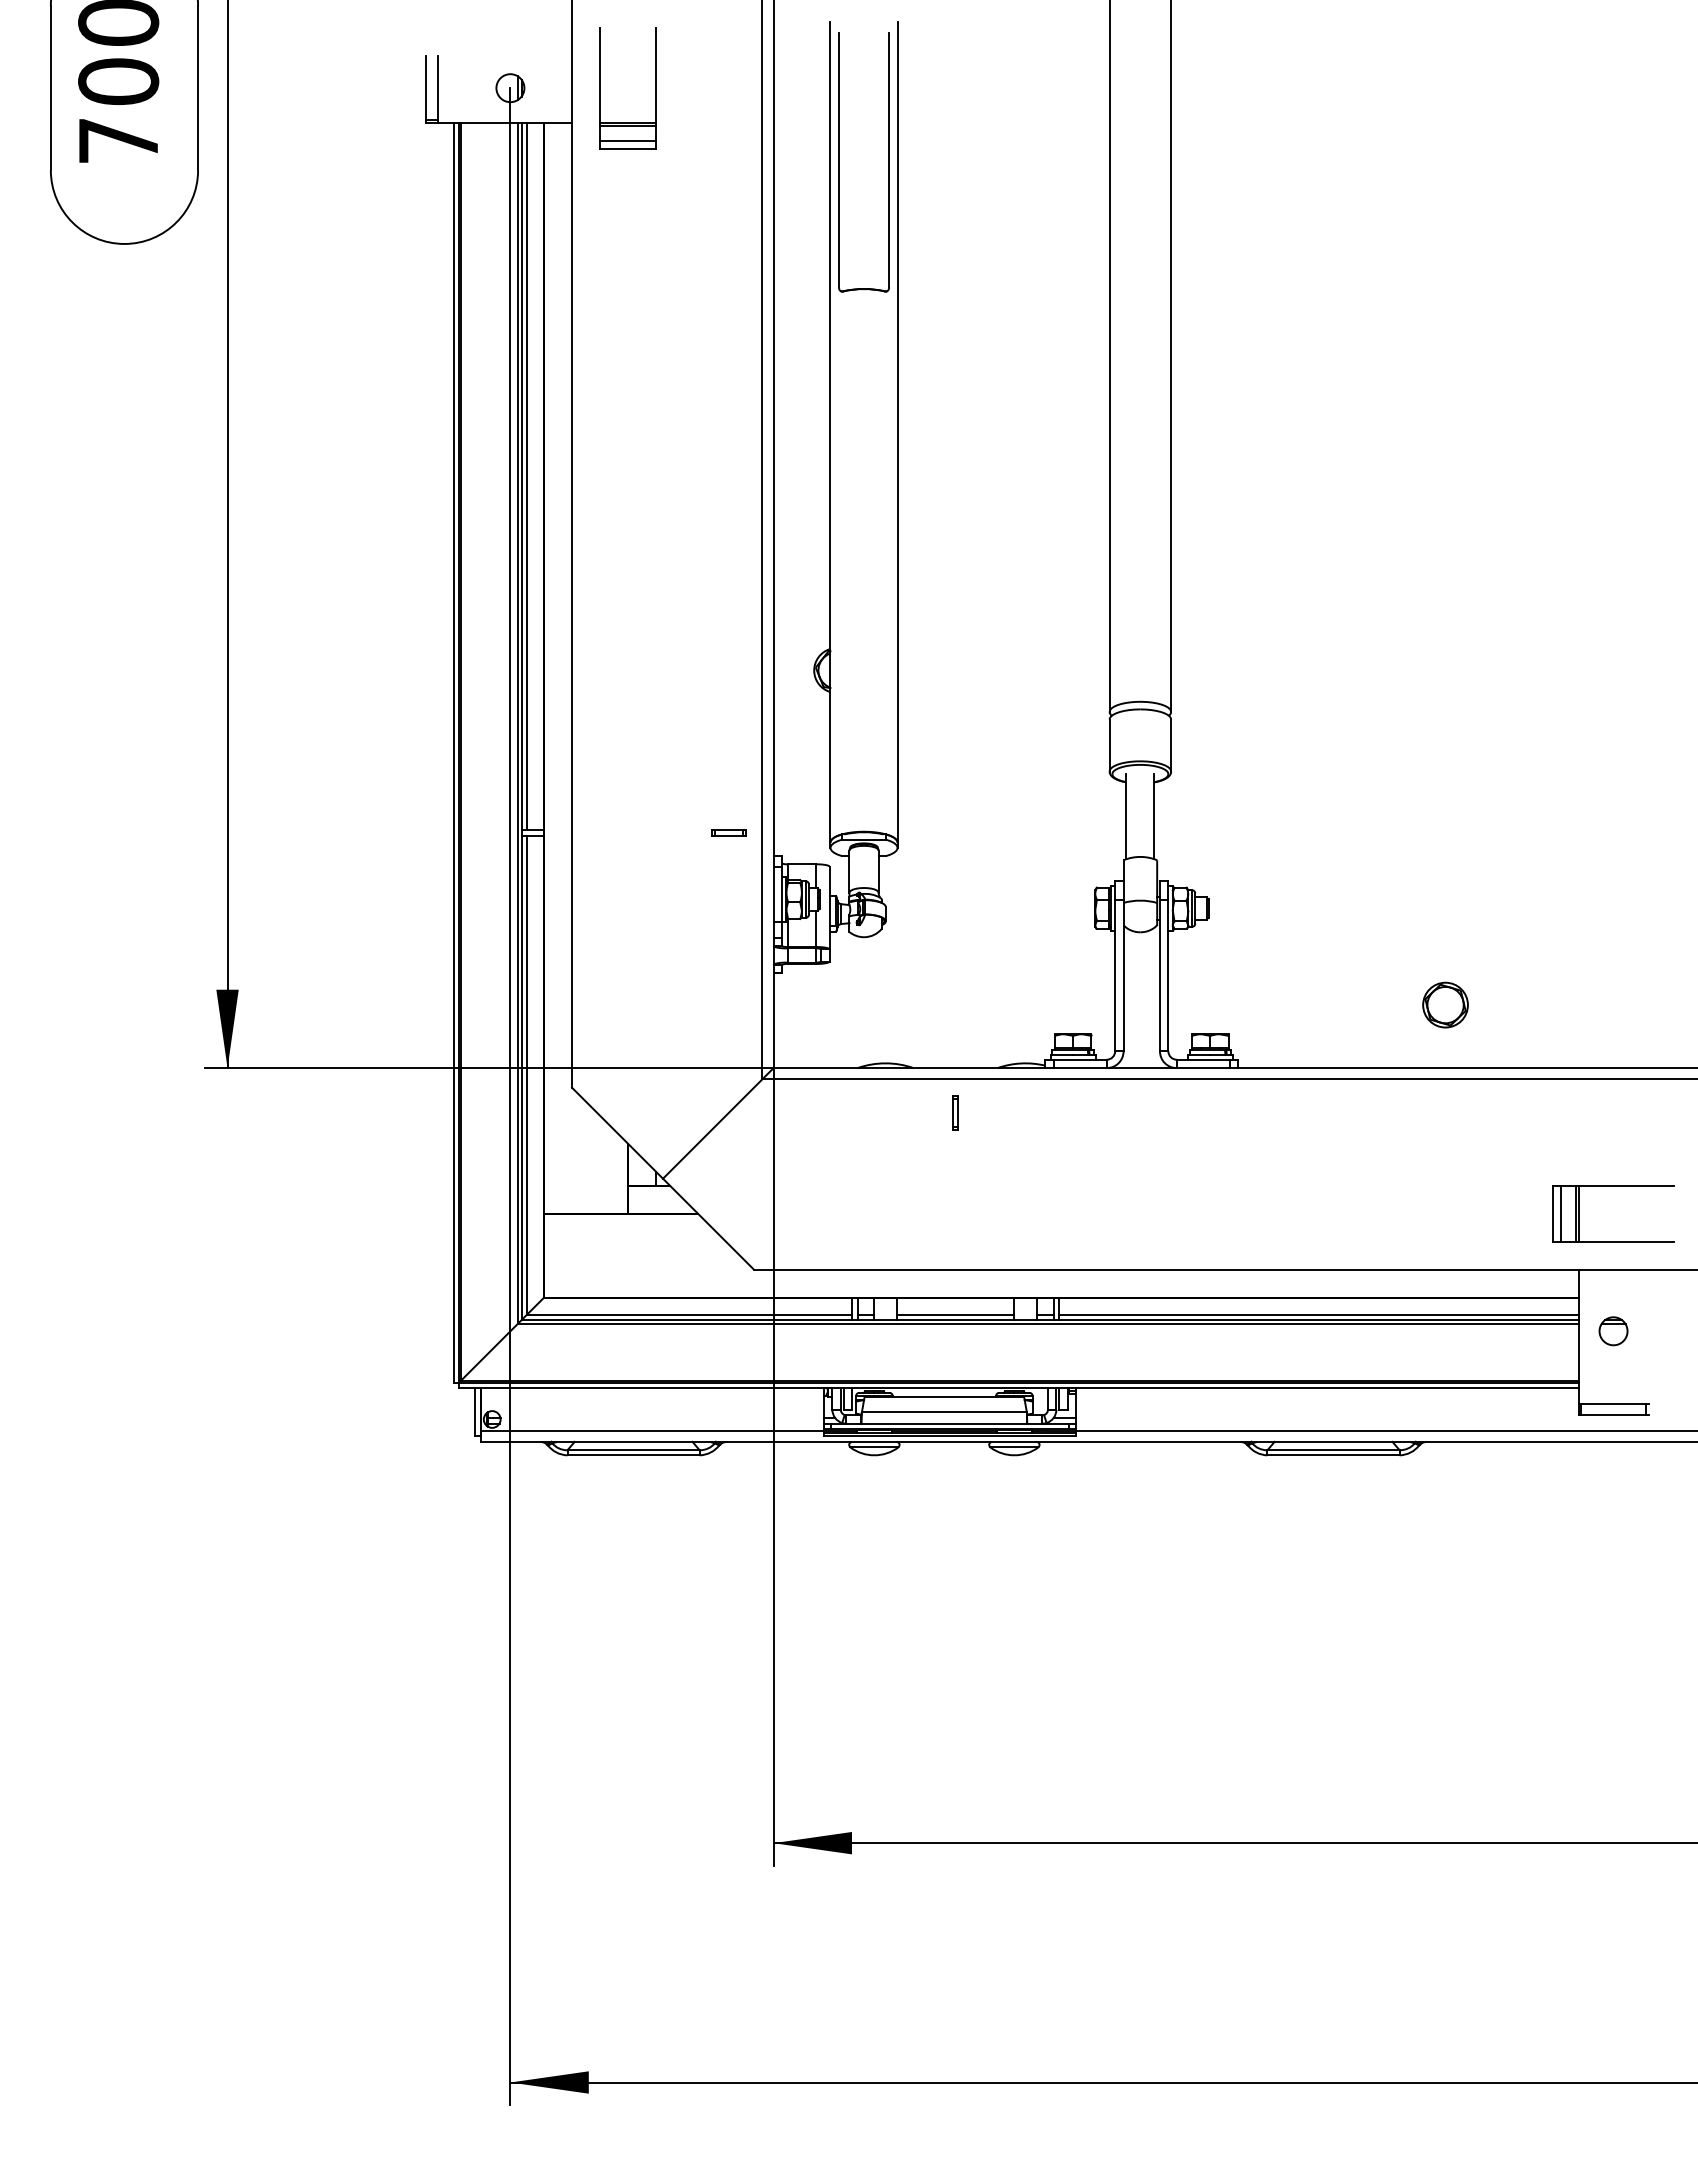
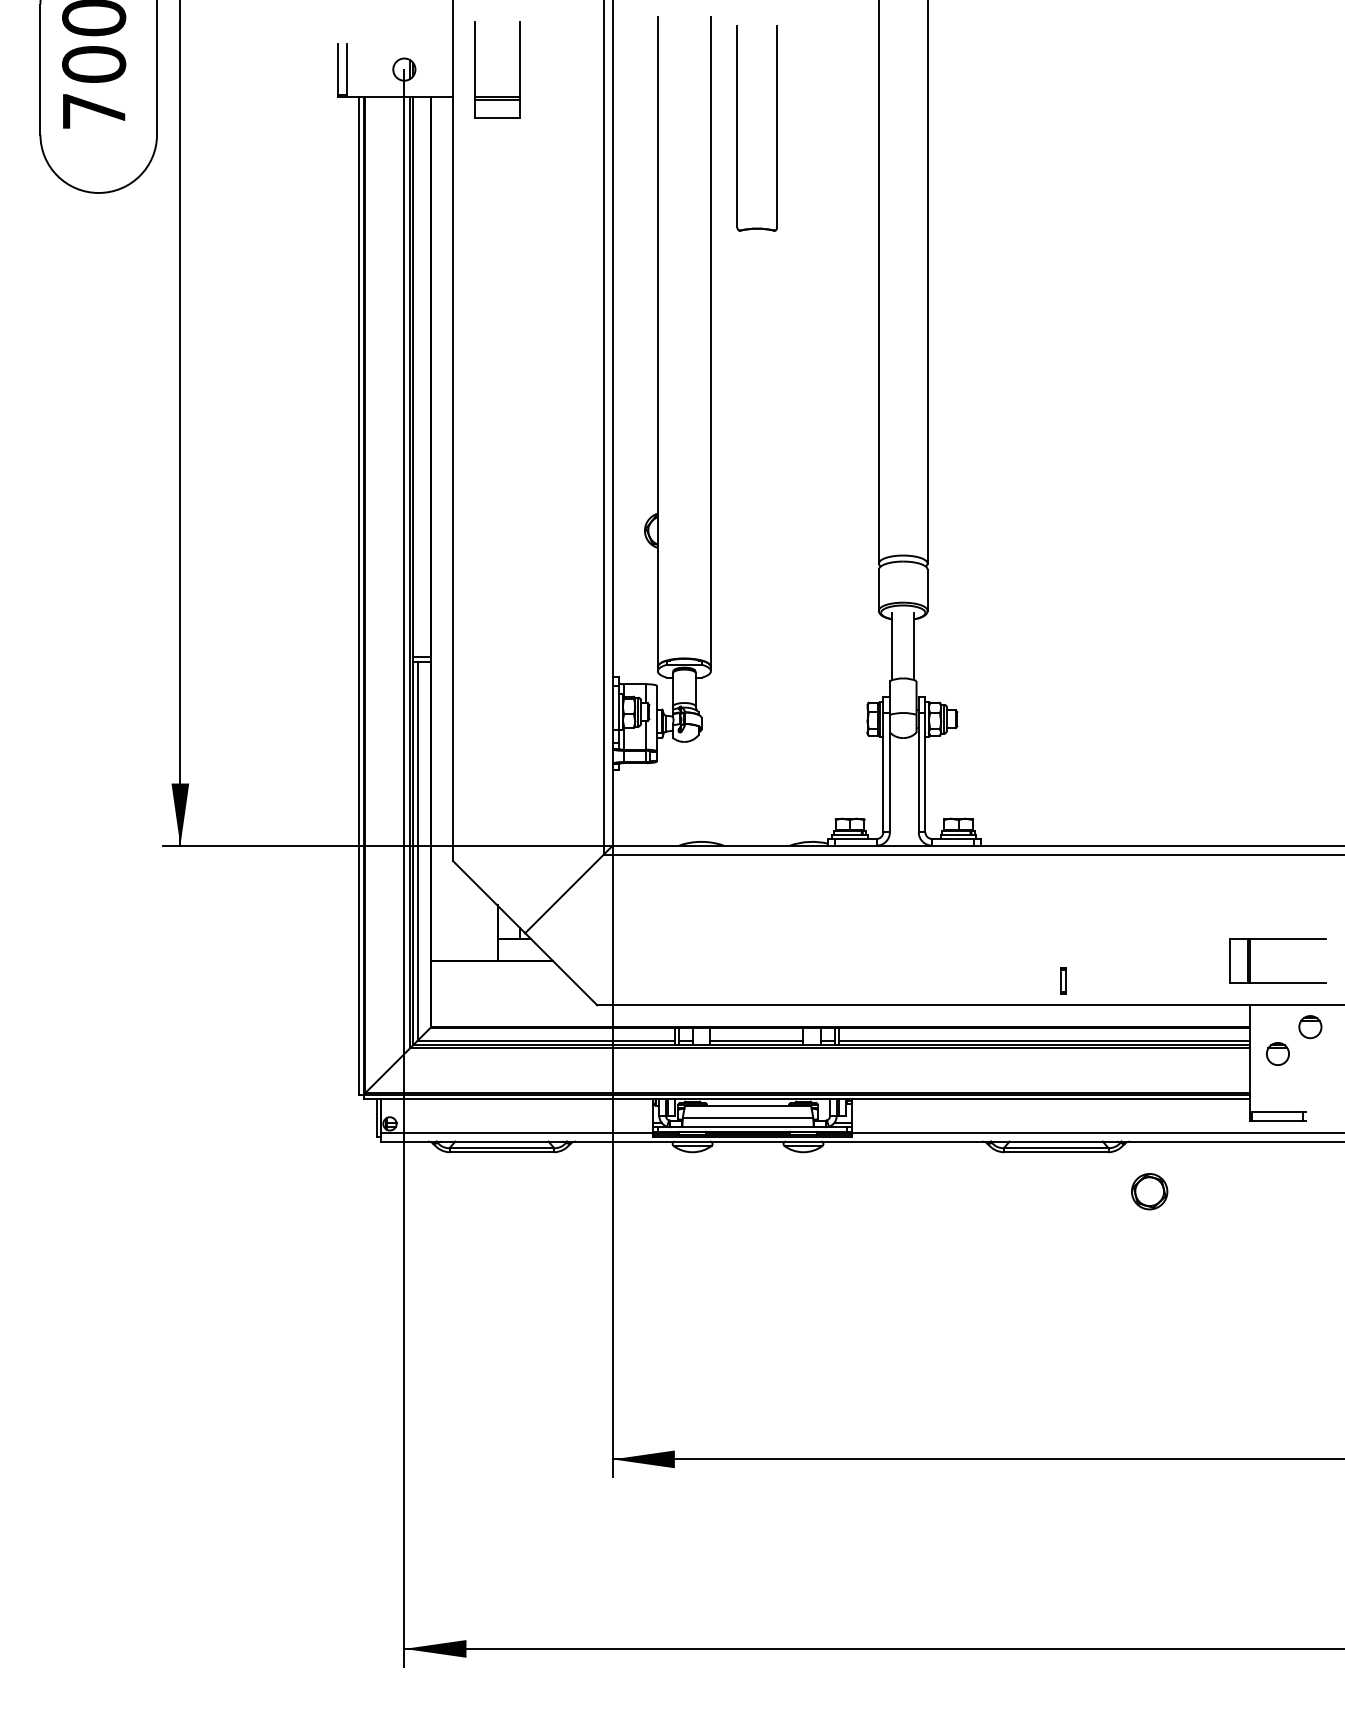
line: (628, 140) -> (497, 111), removed
part: (839, 162) -> (737, 128), moved
line: (527, 476) -> (417, 377), removed
part: (728, 832) -> (577, 659), removed
part: (1445, 1004) -> (1149, 1191), moved
part: (955, 1112) -> (1063, 980), moved
line: (1560, 1213) -> (1235, 960), removed
part: (1654, 1297) -> (1310, 1027), added

